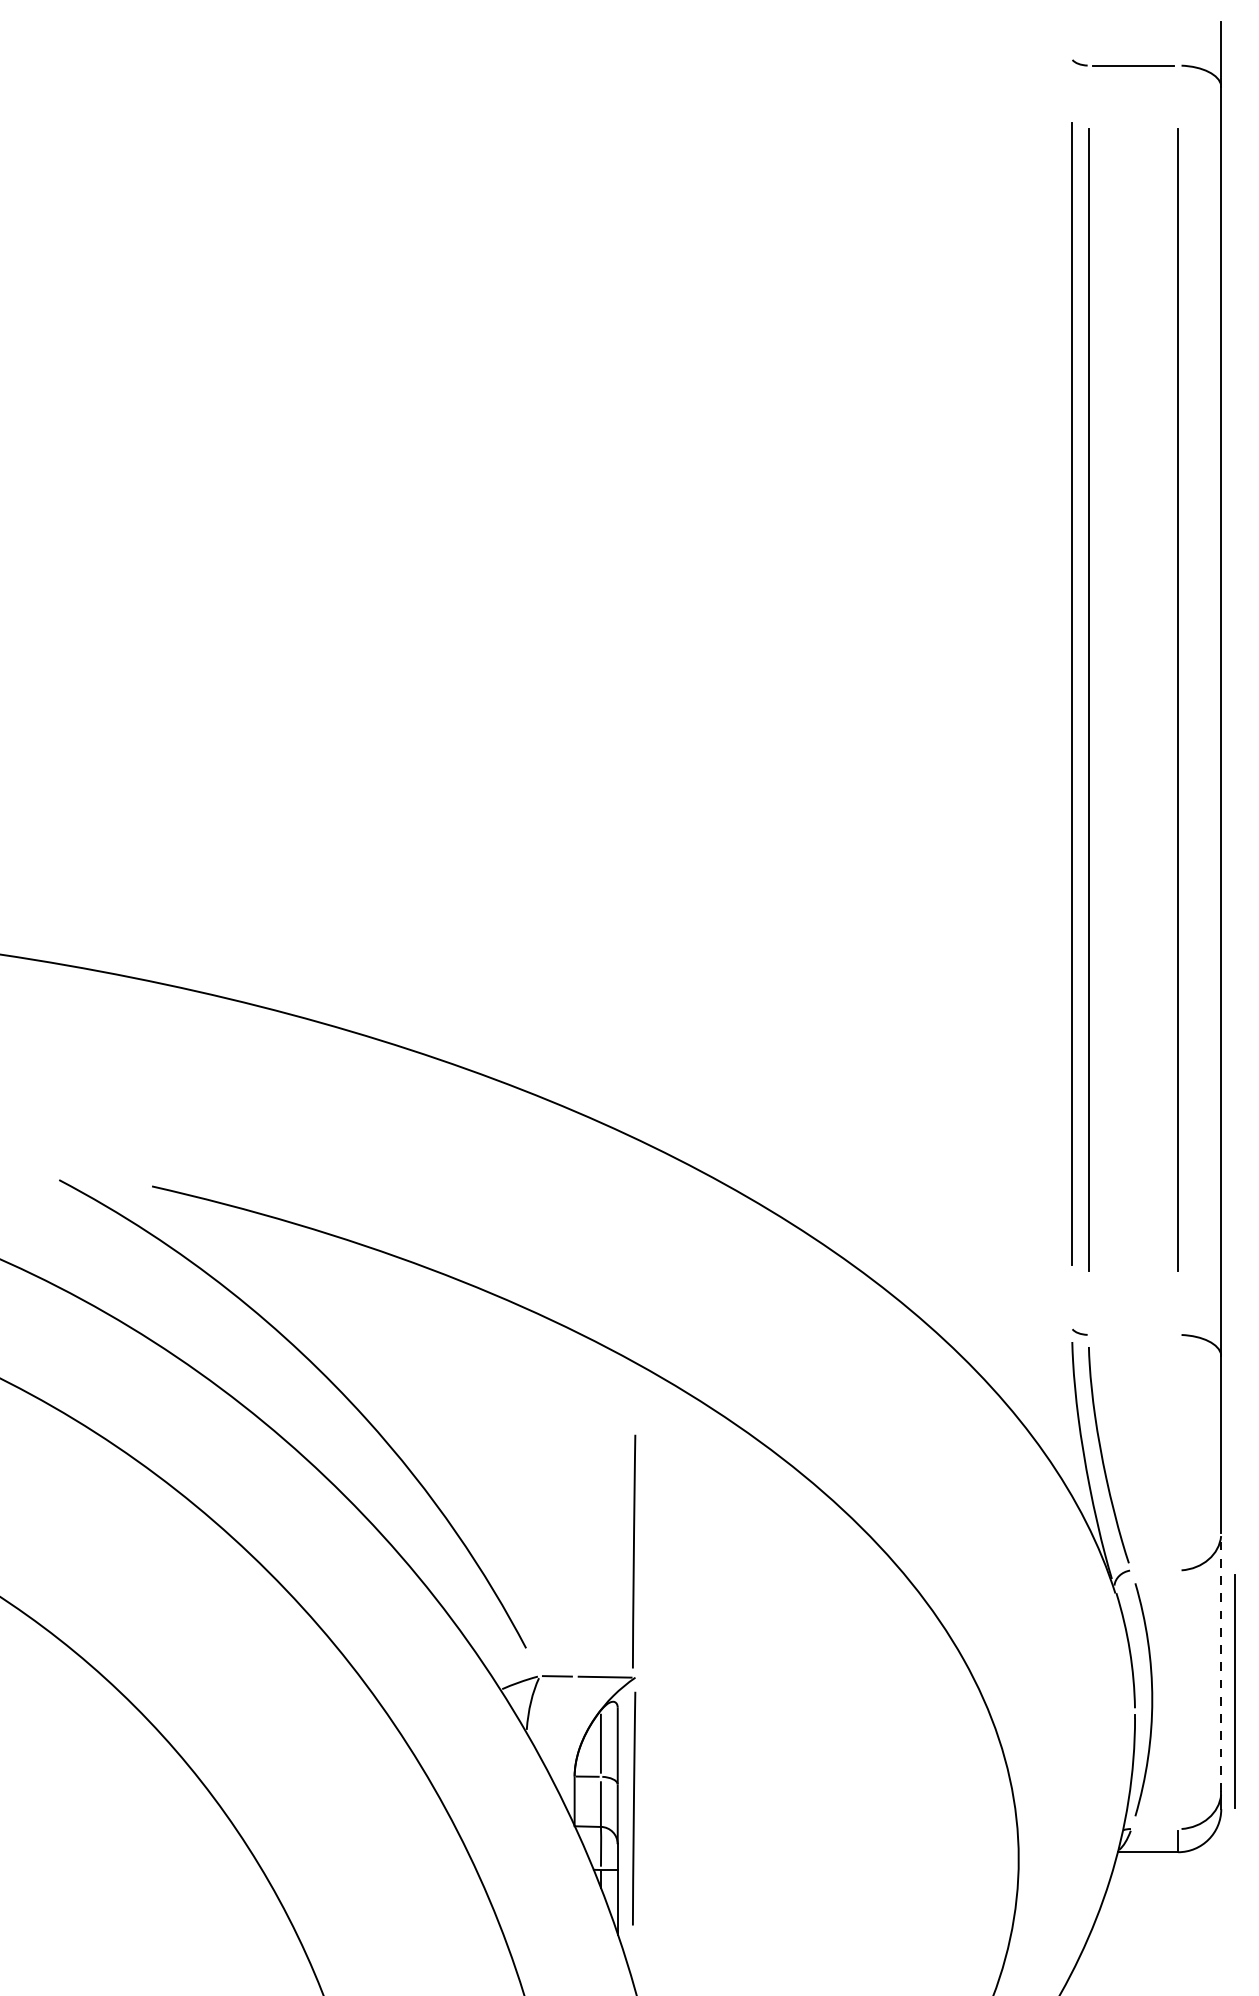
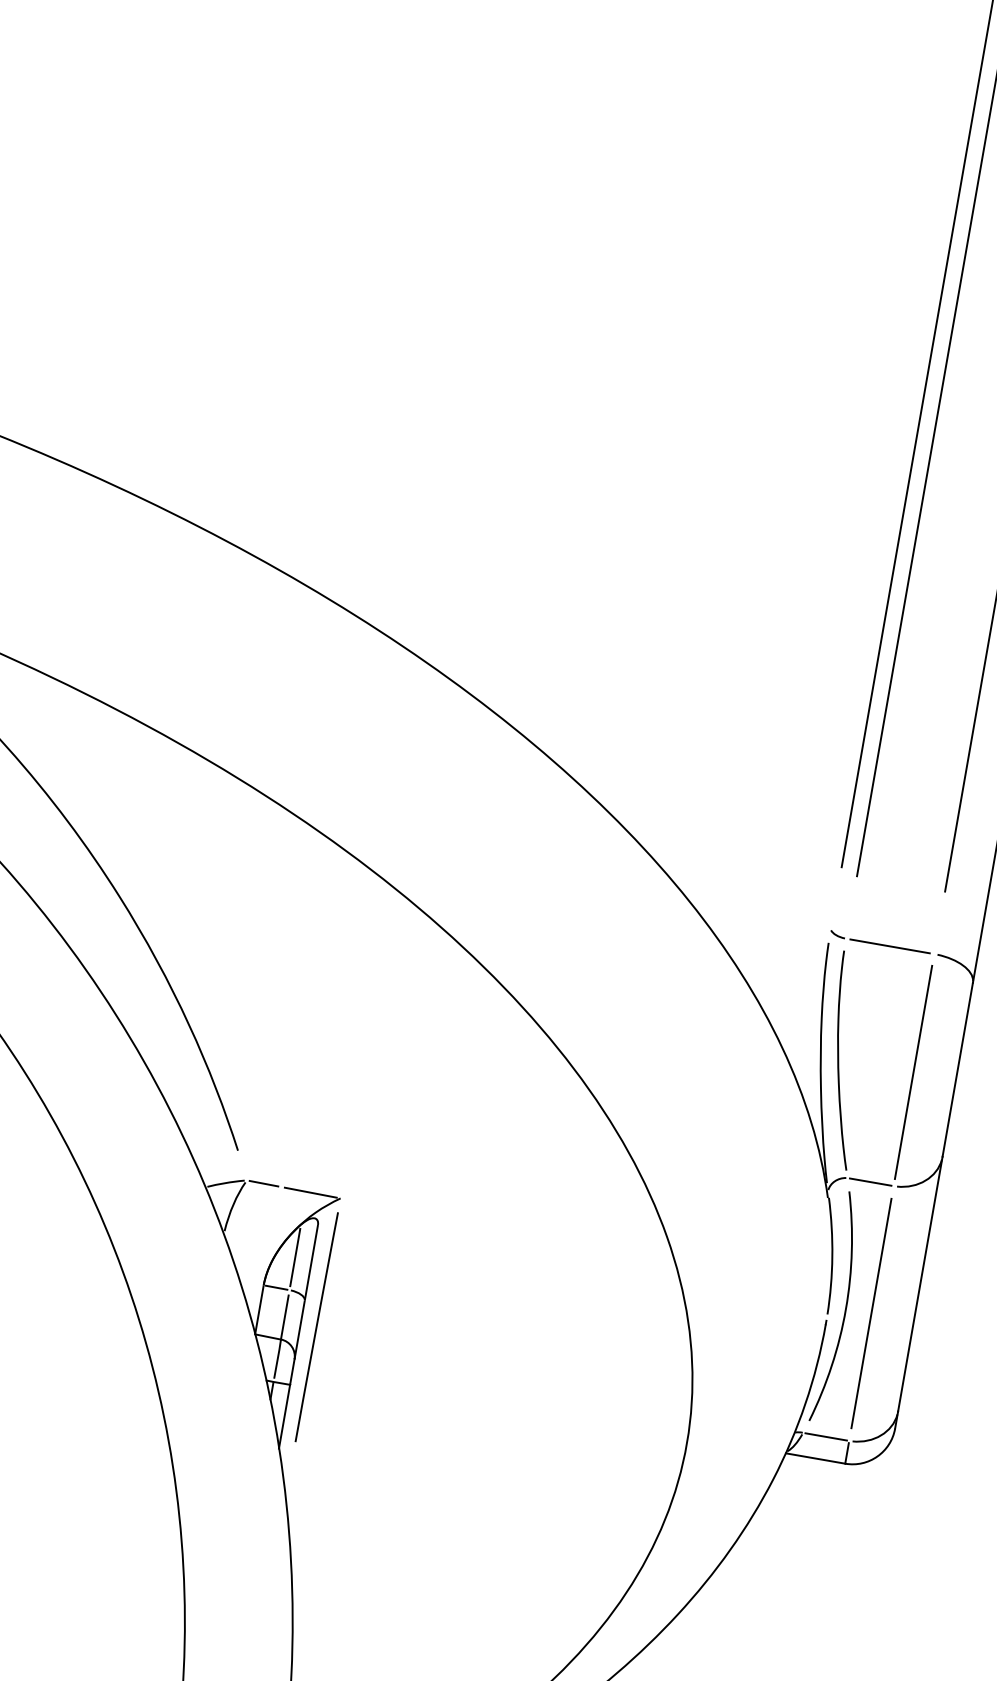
line: (1133, 1334) -> (890, 945), added
line: (1178, 1454) -> (913, 1071), added
line: (634, 1551) -> (361, 1073), removed
line: (1154, 1570) -> (870, 1182), added
line: (1221, 1661) -> (920, 1283), dashed -> solid
line: (1234, 1691) -> (870, 1313), moved
line: (1154, 1829) -> (825, 1437), added

